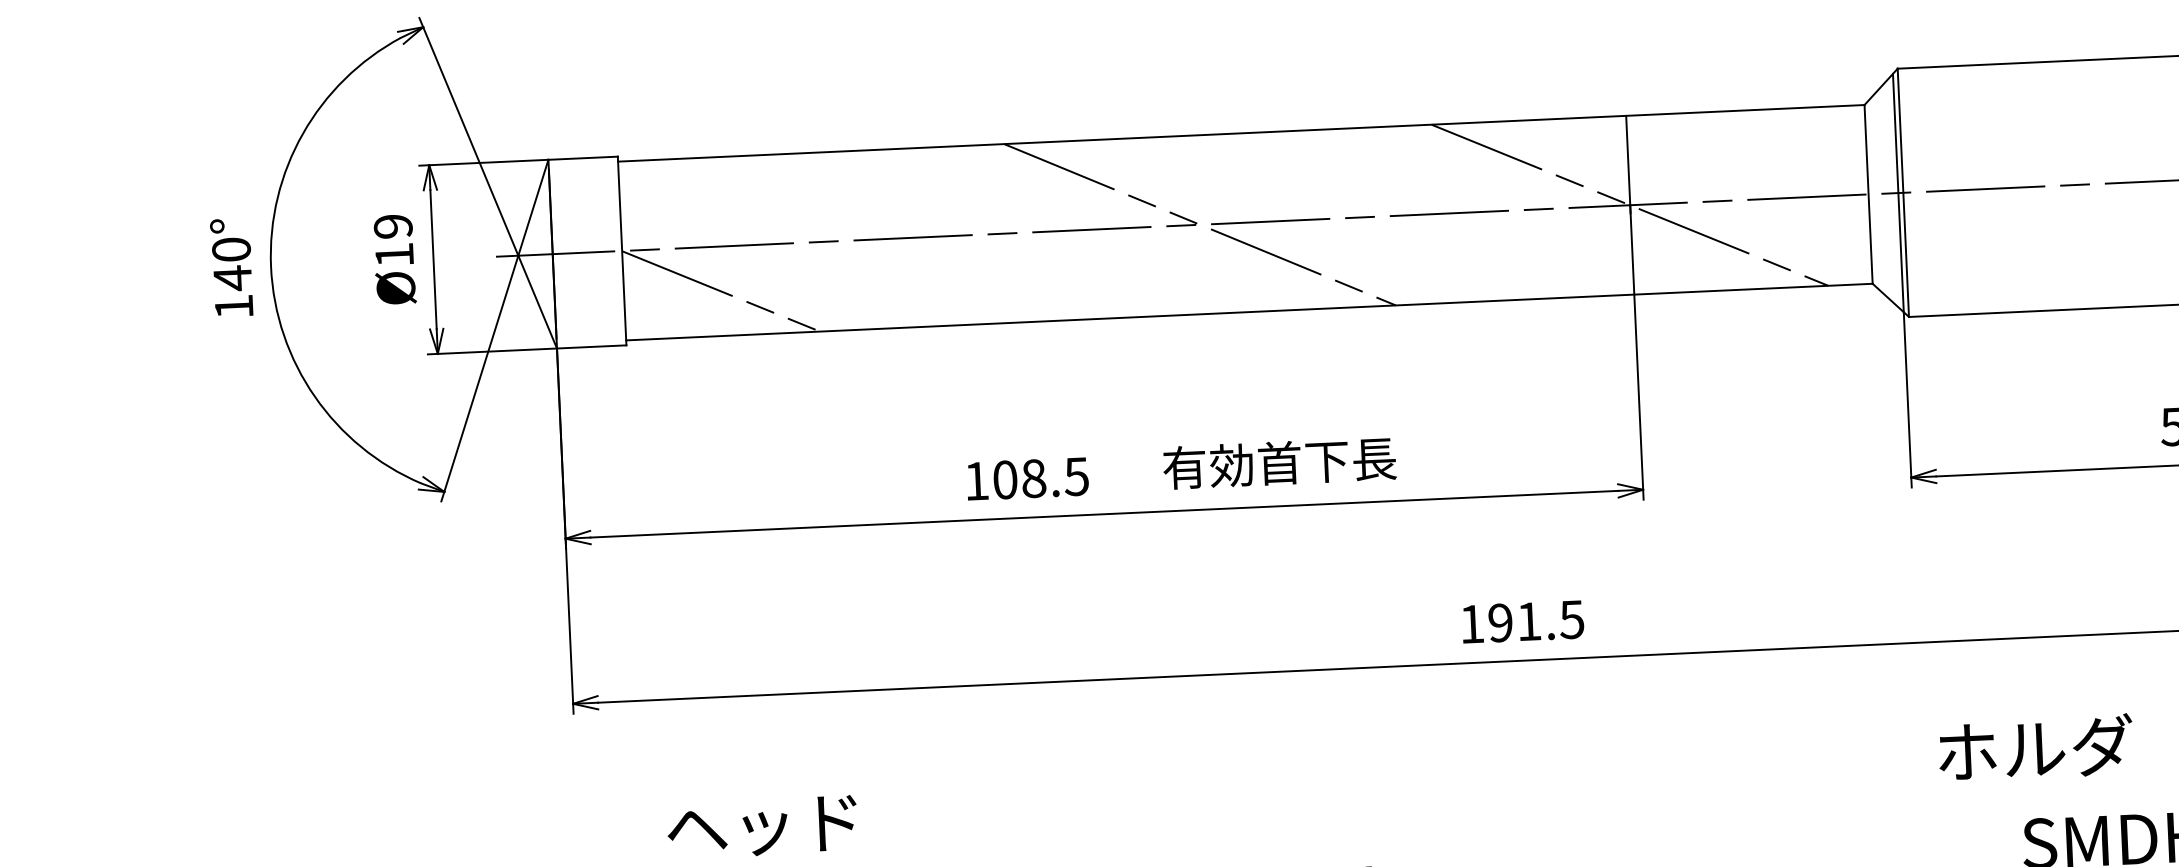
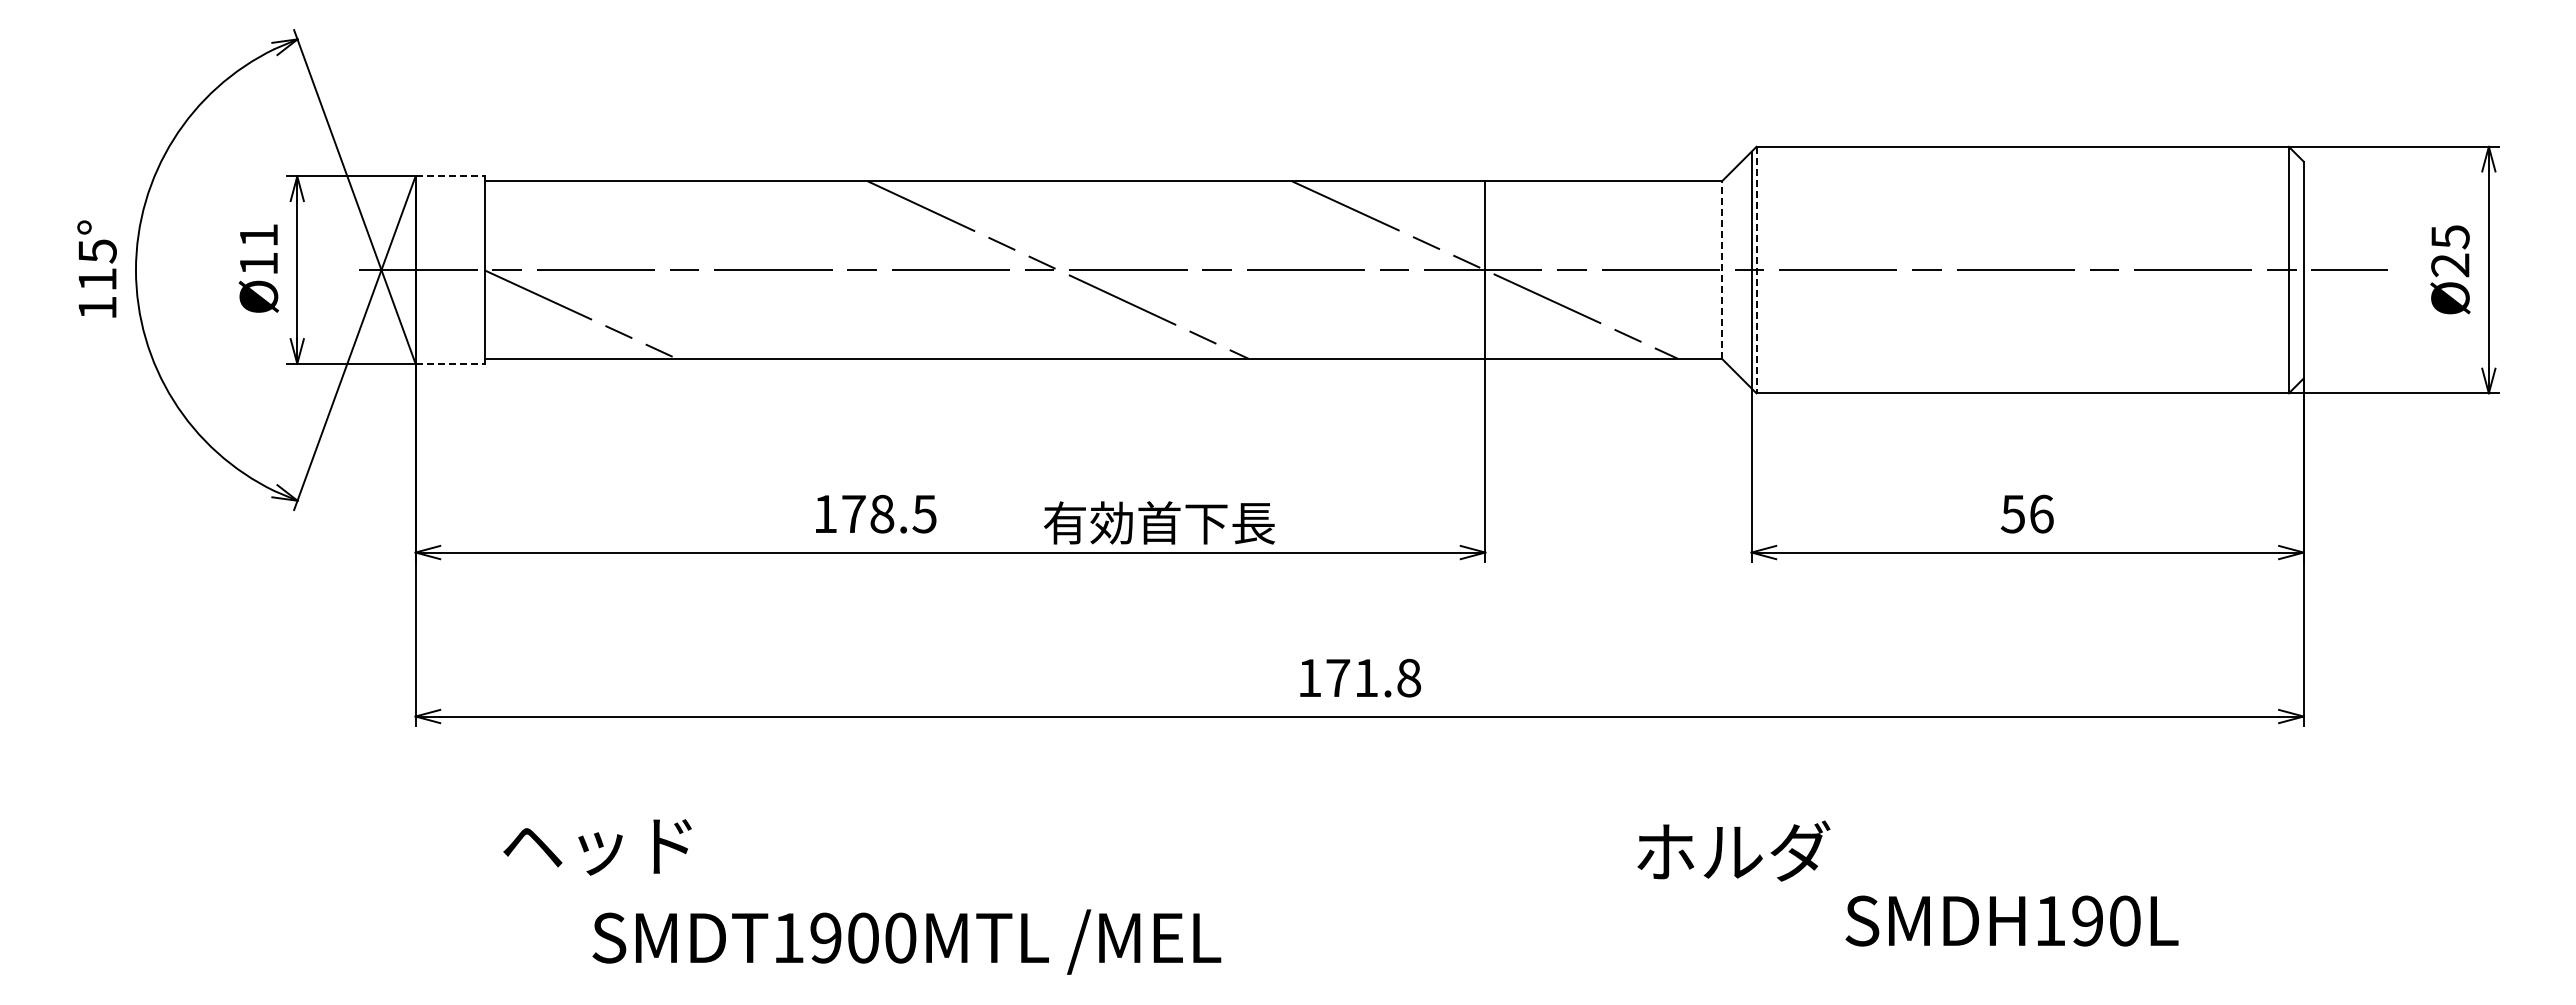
line: (583, 158) -> (450, 176), solid -> dashed
line: (1903, 193) -> (1756, 270), solid -> dashed
line: (1868, 194) -> (1721, 270), solid -> dashed
text: (392, 226) -> (258, 235), Ø19 -> Ø11
text: (232, 264) -> (97, 265), 140° -> 115°
line: (592, 346) -> (450, 363), solid -> dashed
text: (1279, 462) -> (1159, 522), moved
text: (1004, 479) -> (853, 513), 108.5 -> 178.5
text: (1536, 620) -> (1373, 677), 191.5 -> 171.8
text: (2035, 747) -> (1733, 850), moved

